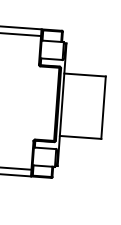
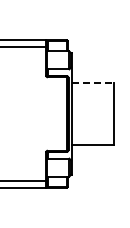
line: (84, 74) -> (92, 82), solid -> dashed

